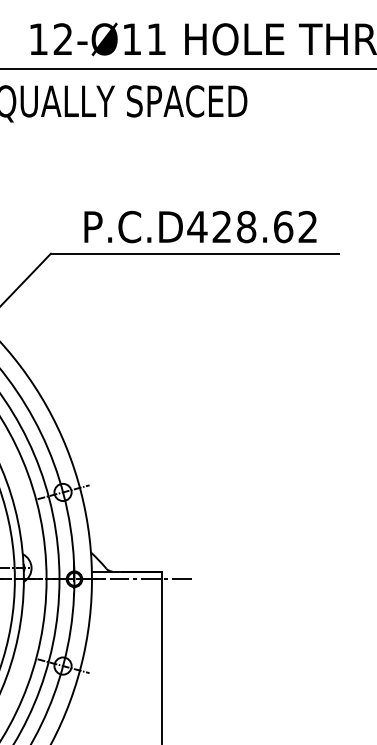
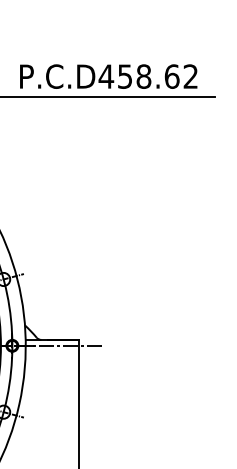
text: (221, 226) -> (124, 76), P.C.D428.62 -> P.C.D458.62

